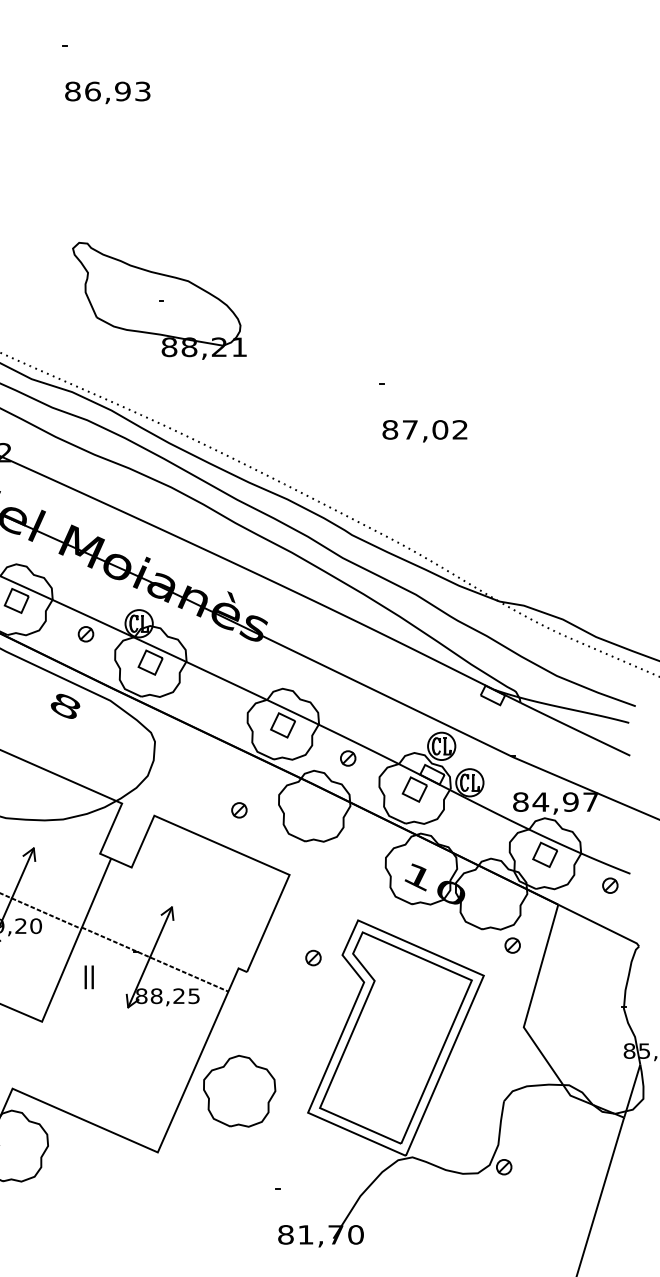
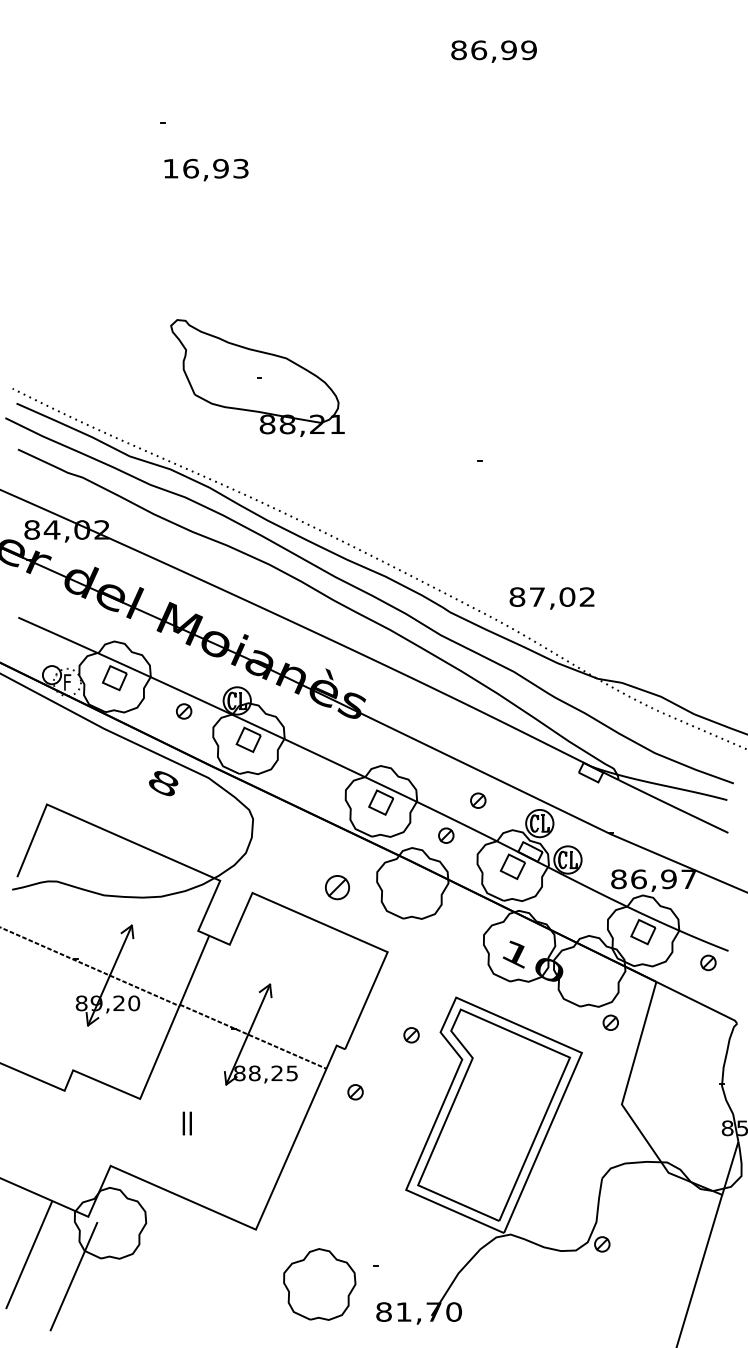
text: (72, 91) -> (170, 168), 86,93 -> 16,93
text: (424, 431) -> (551, 598), moved
part: (380, 723) -> (478, 800), added
text: (540, 802) -> (638, 879), 84,97 -> 86,97
part: (239, 810) -> (337, 887), size x1.6
text: (88, 977) -> (186, 1123), moved
part: (257, 1015) -> (355, 1092), added
part: (239, 1091) -> (319, 1284), moved

